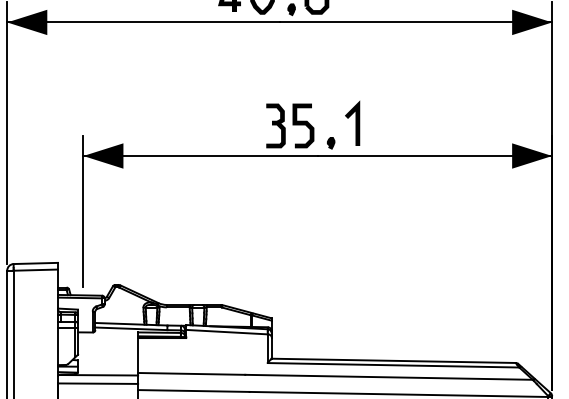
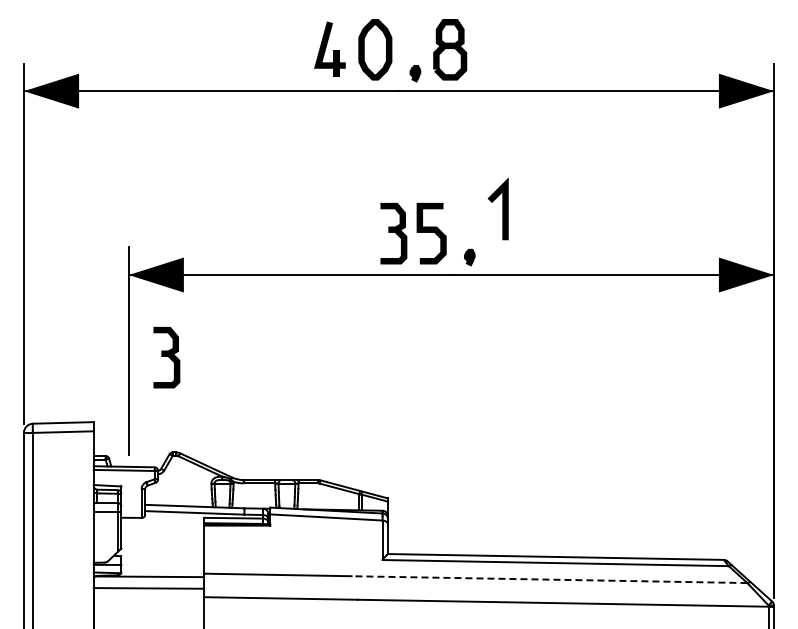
line: (355, 122) -> (502, 208), moved
part: (110, 215) -> (166, 357), added
line: (389, 377) -> (549, 579), solid -> dashed

